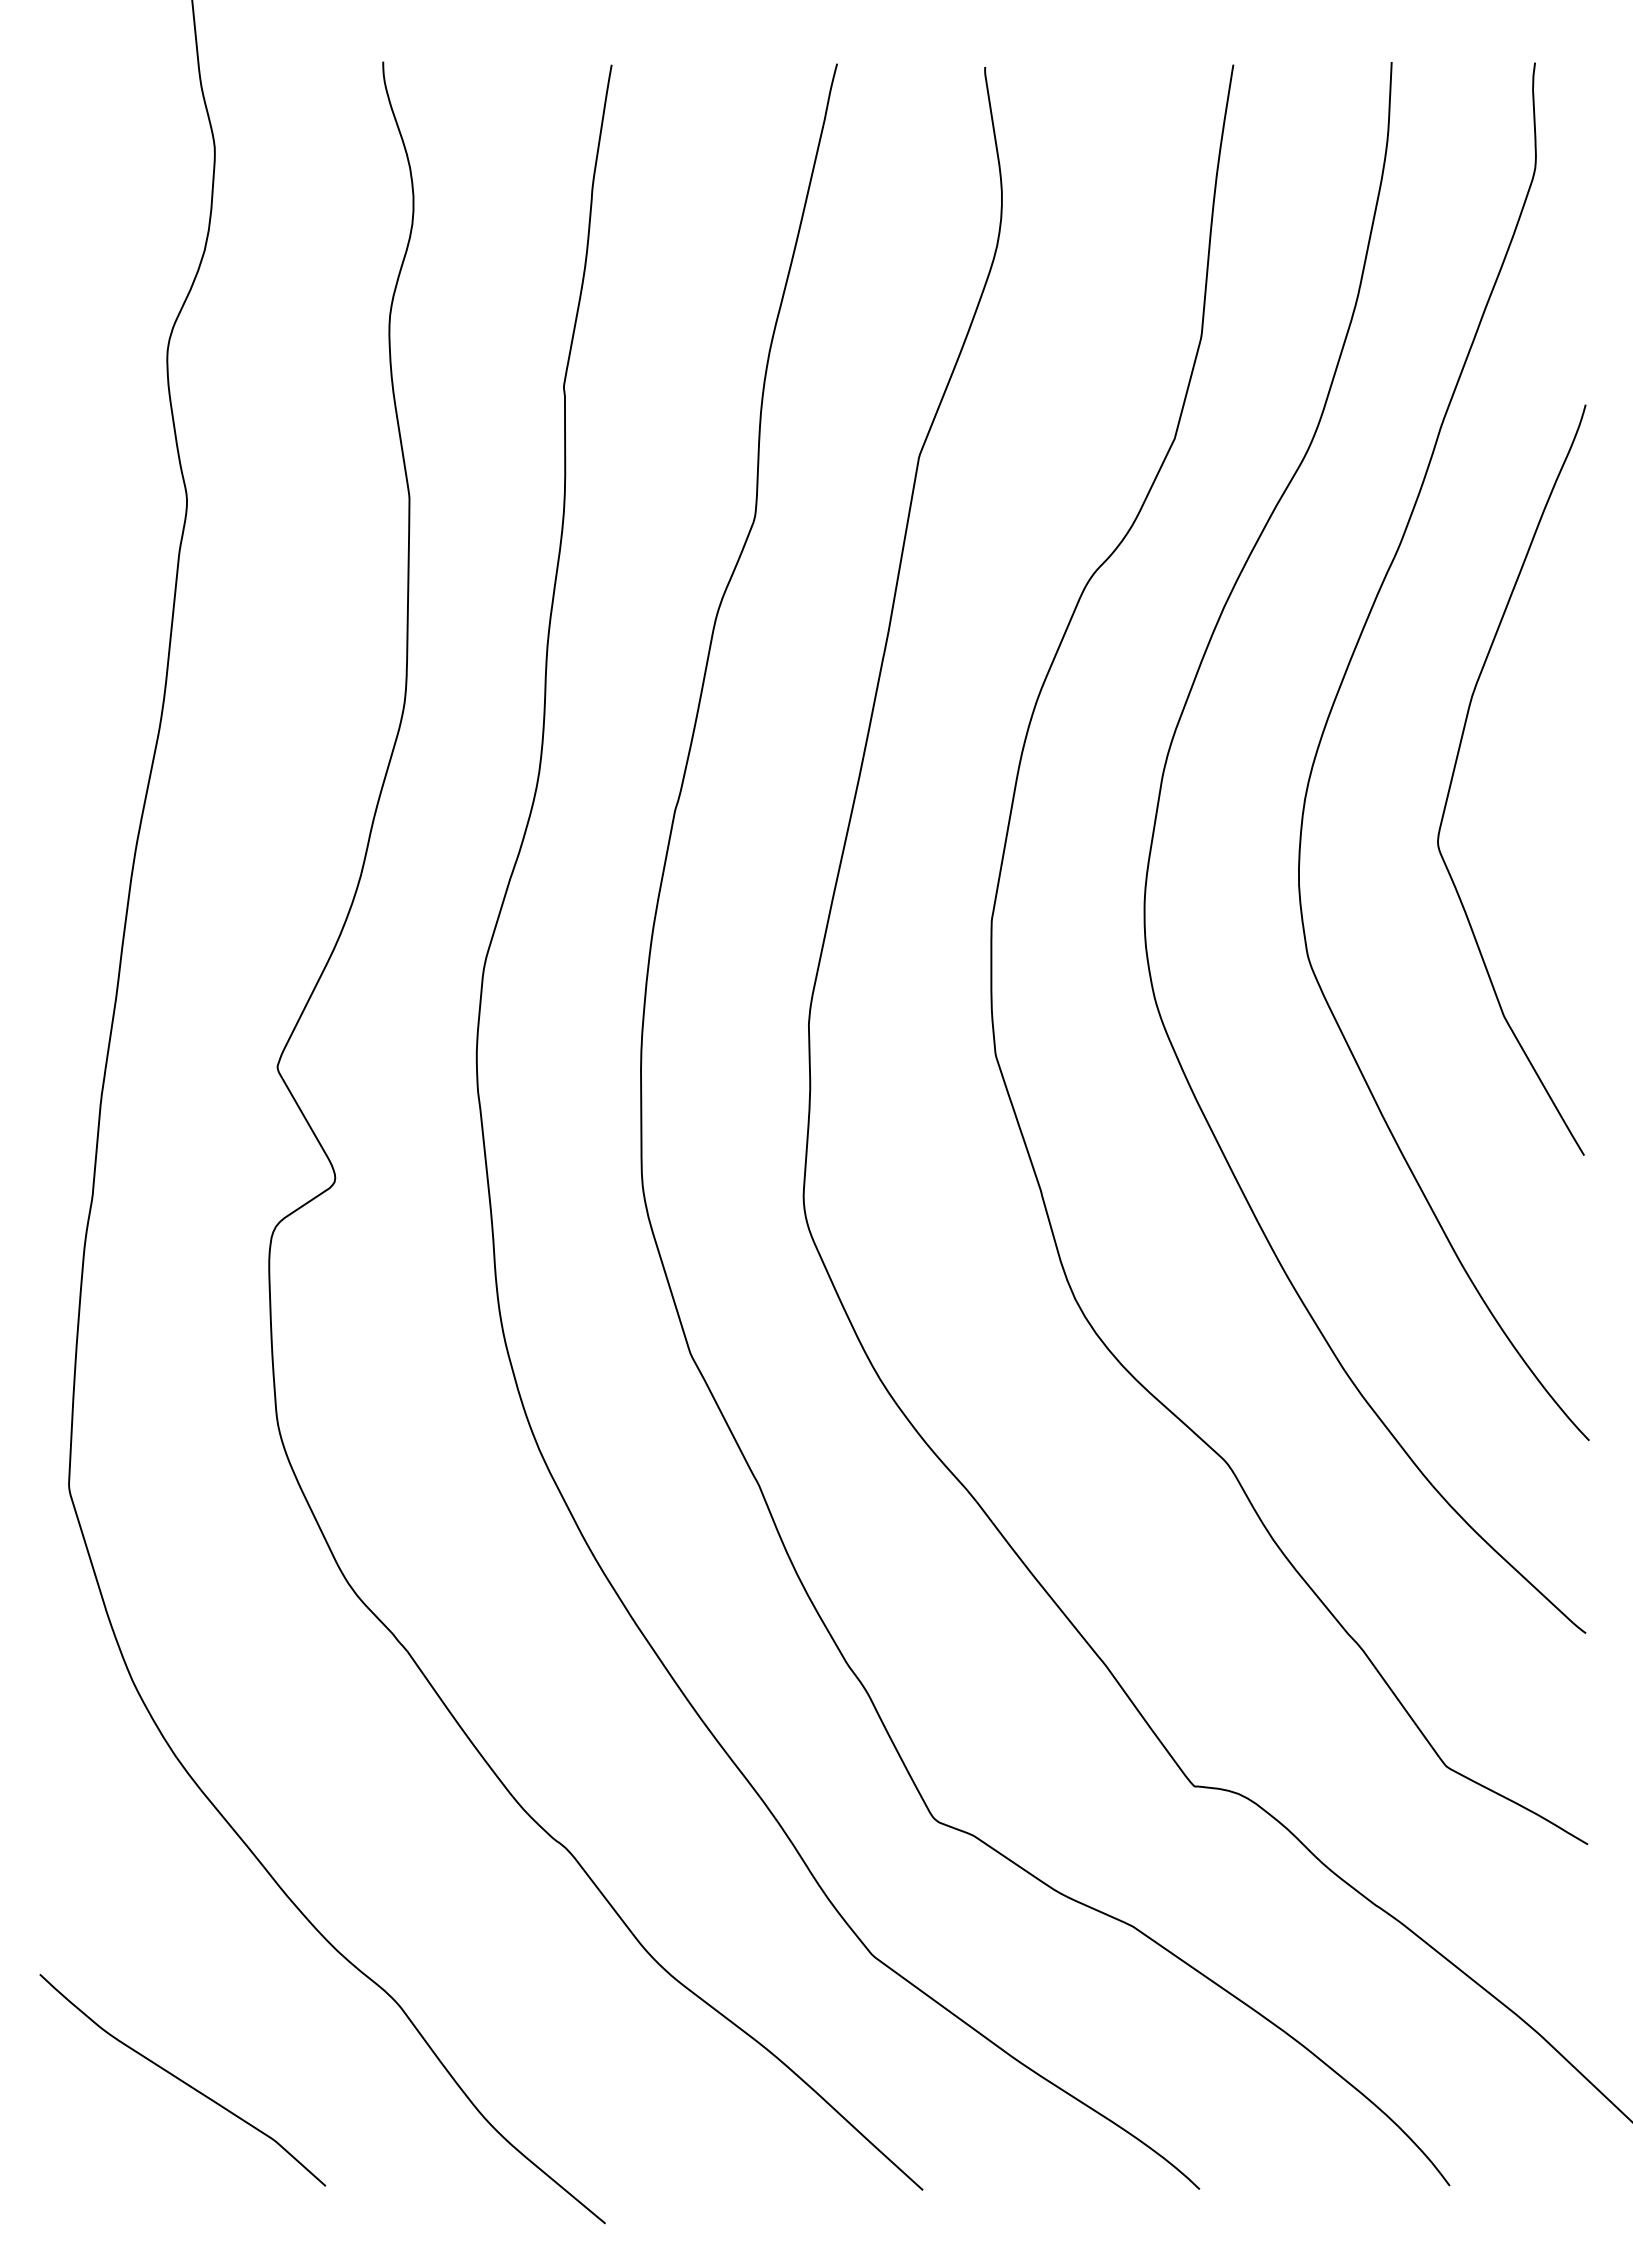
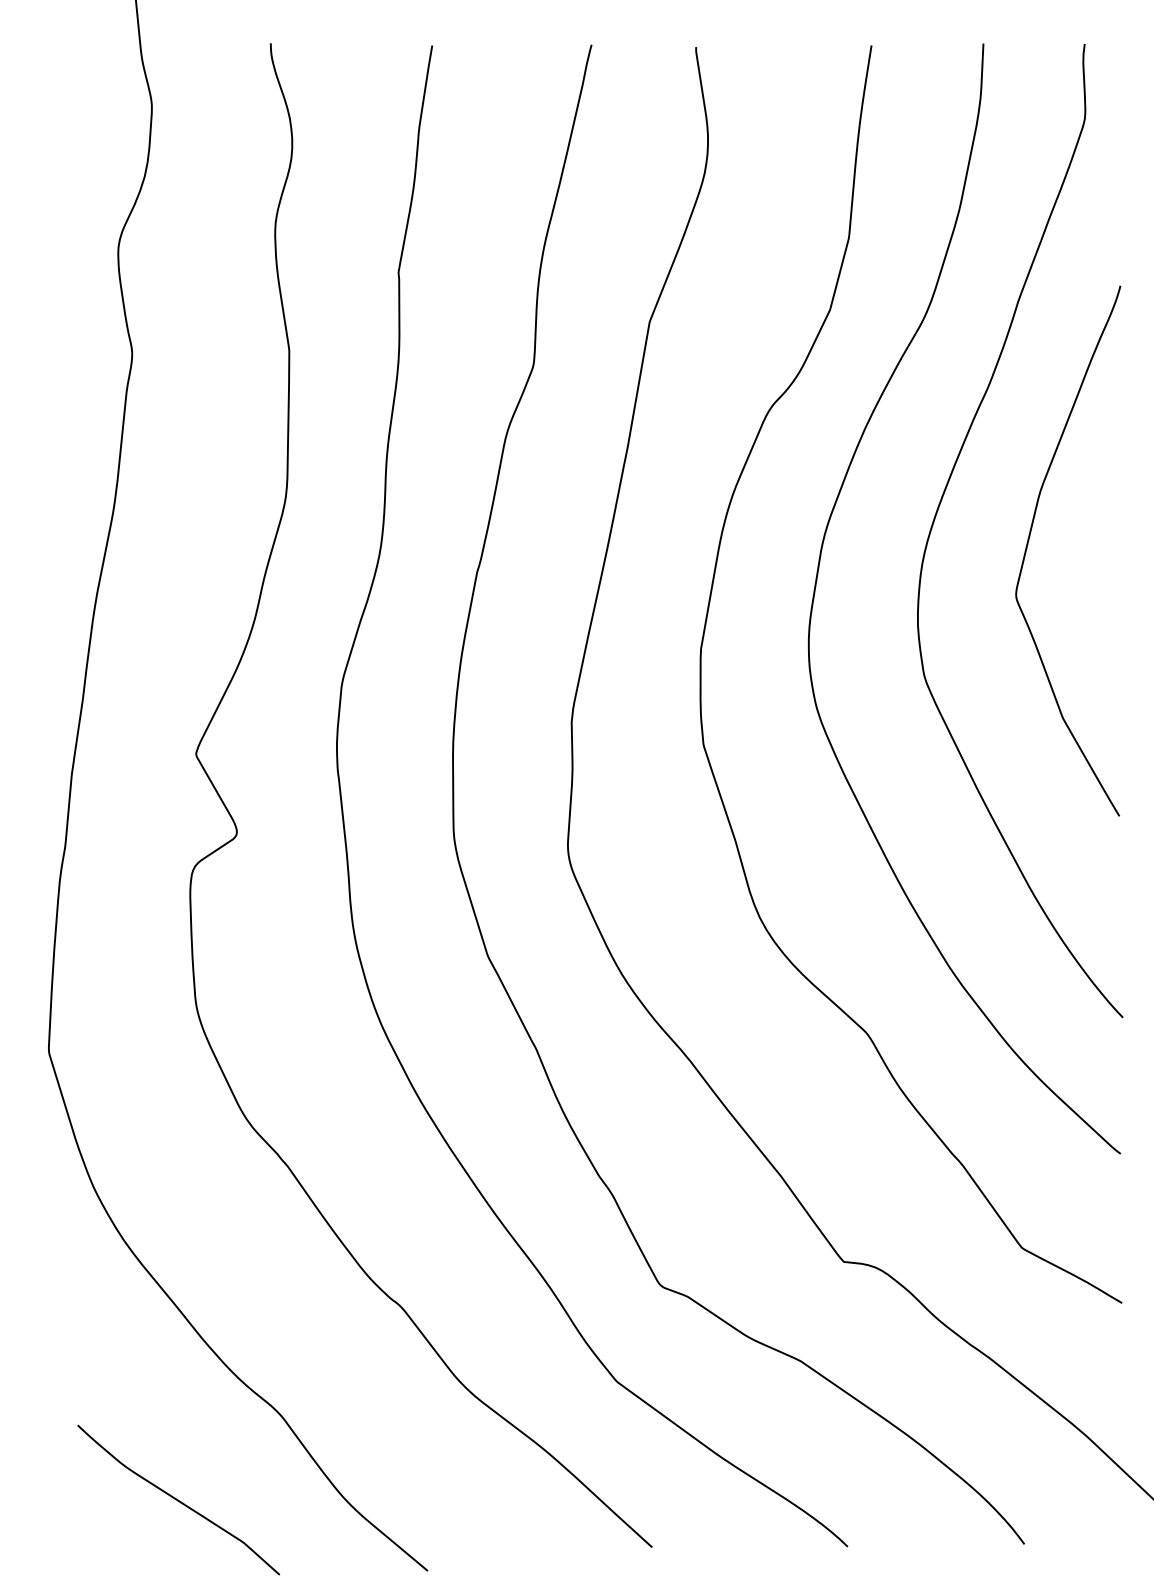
curve: (182, 2080) -> (178, 1500), moved

